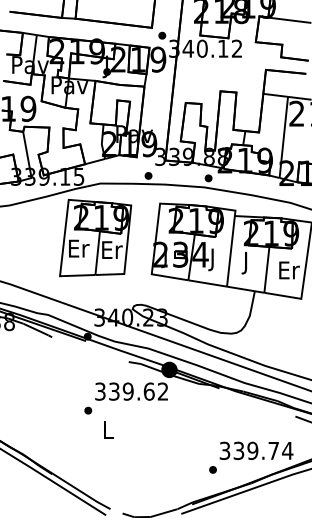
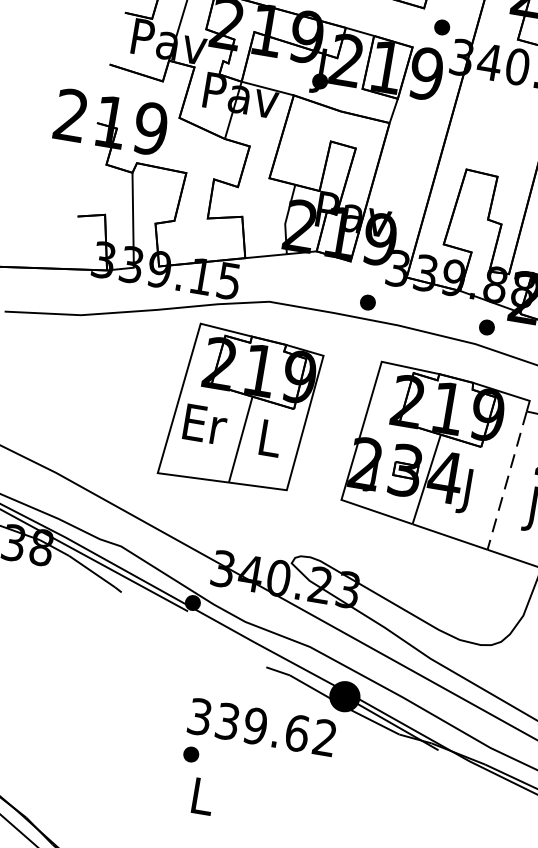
text: (112, 249) -> (271, 437), Er -> L
line: (230, 251) -> (506, 480), solid -> dashed
part: (88, 410) -> (191, 754), moved

